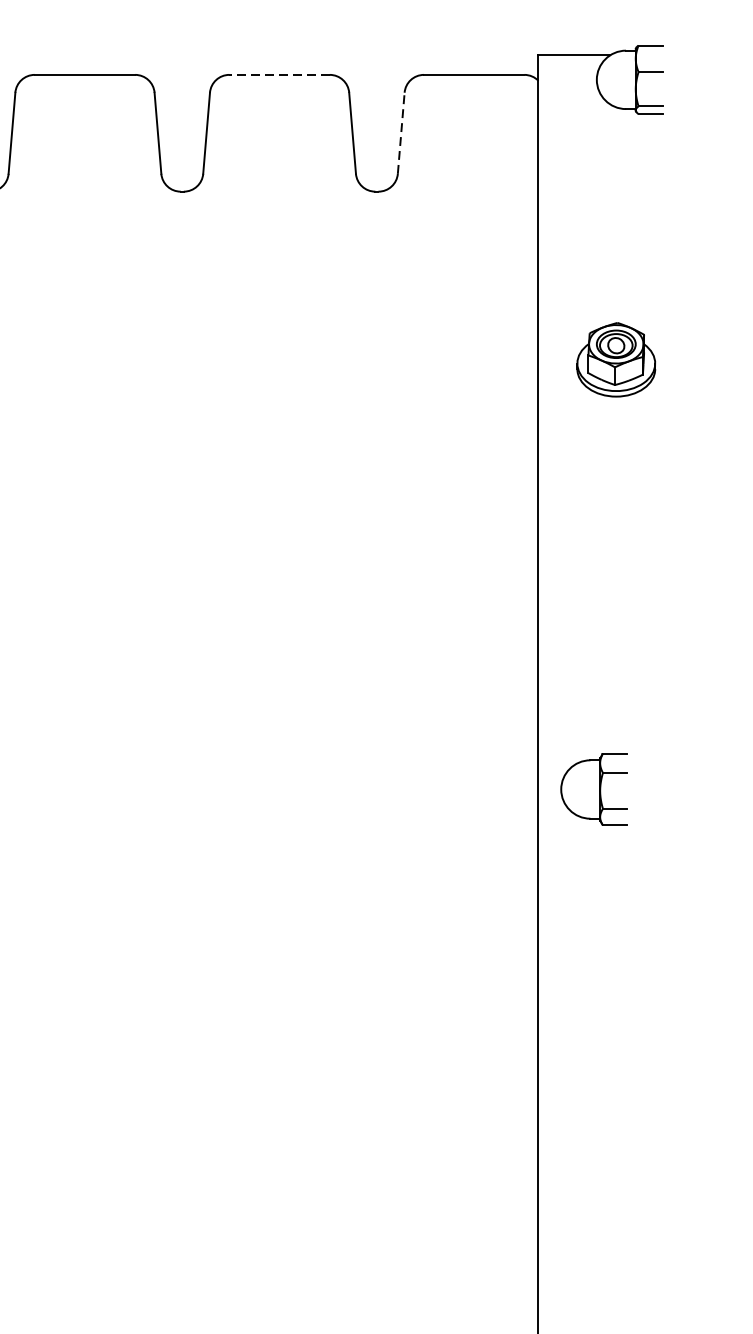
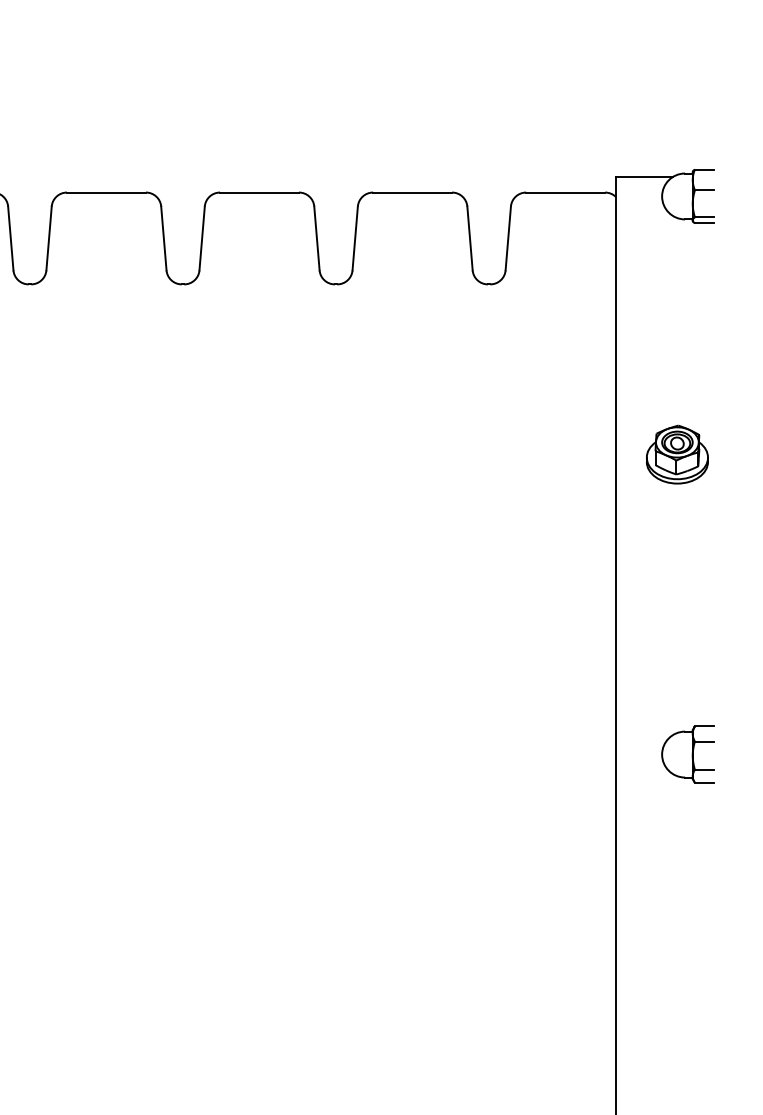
line: (279, 74) -> (412, 192), dashed -> solid
line: (401, 133) -> (508, 238), dashed -> solid
part: (616, 359) -> (677, 454), moved
part: (593, 789) -> (687, 754), moved

